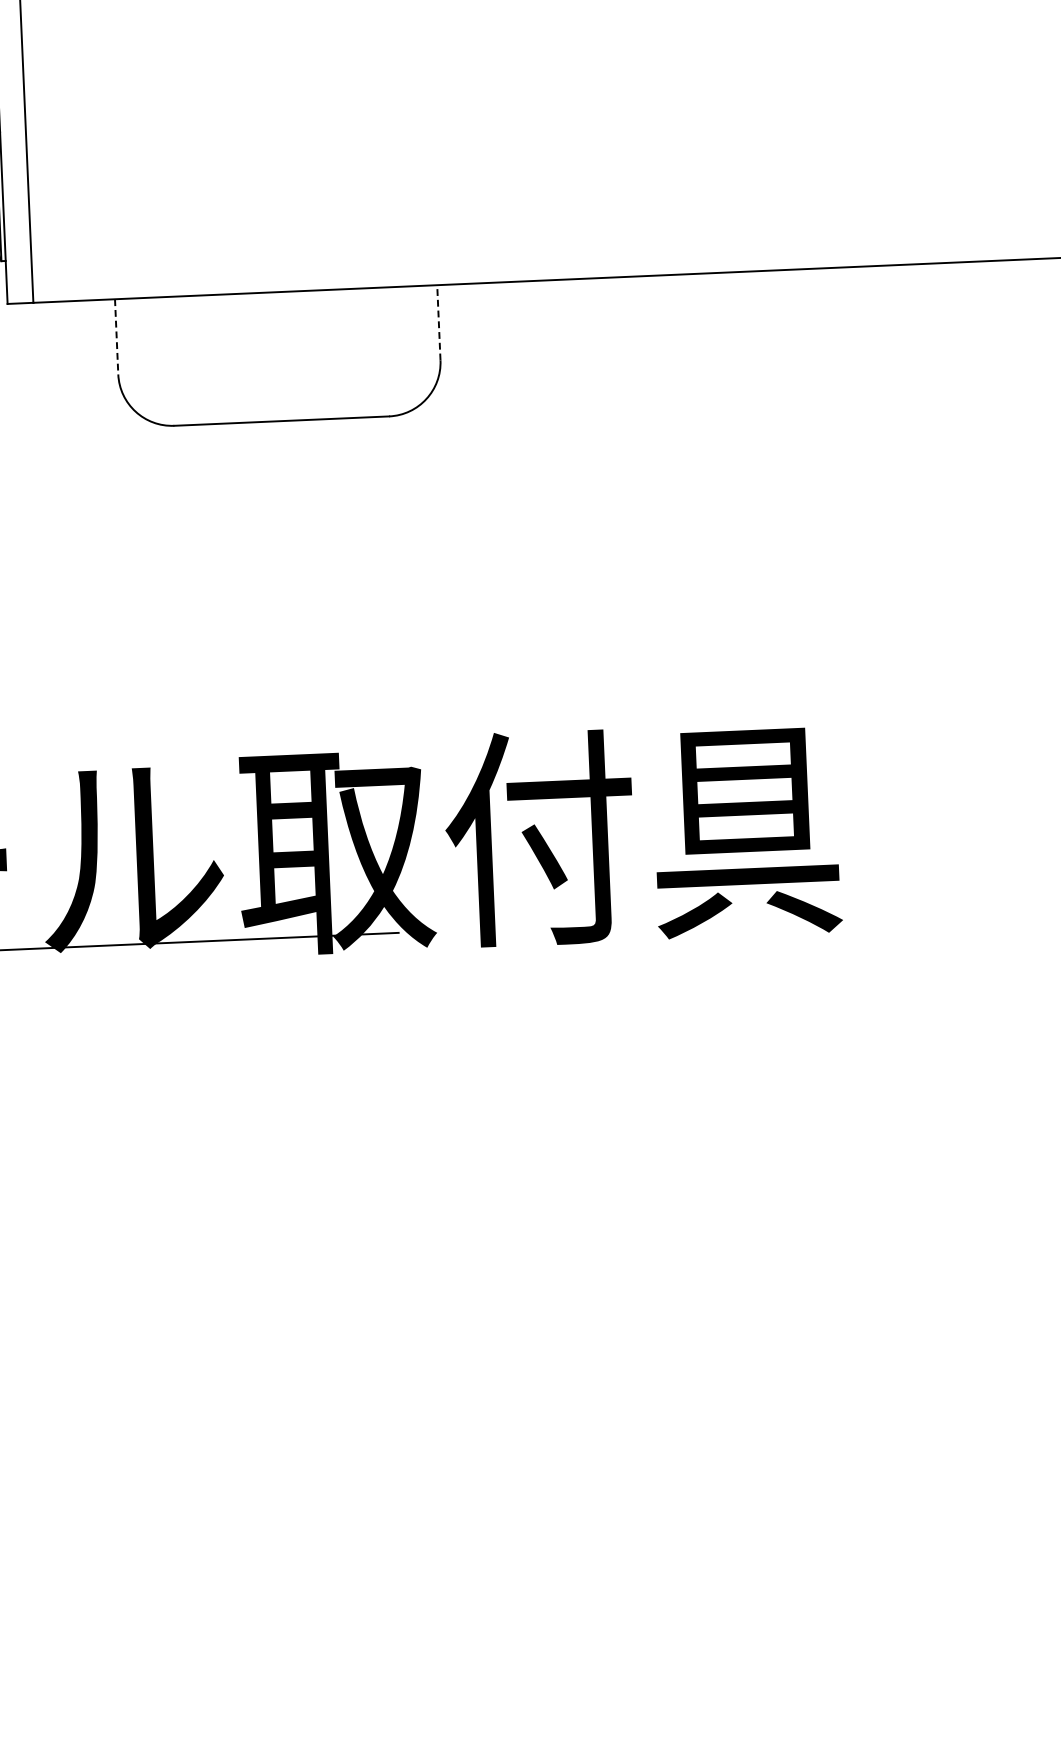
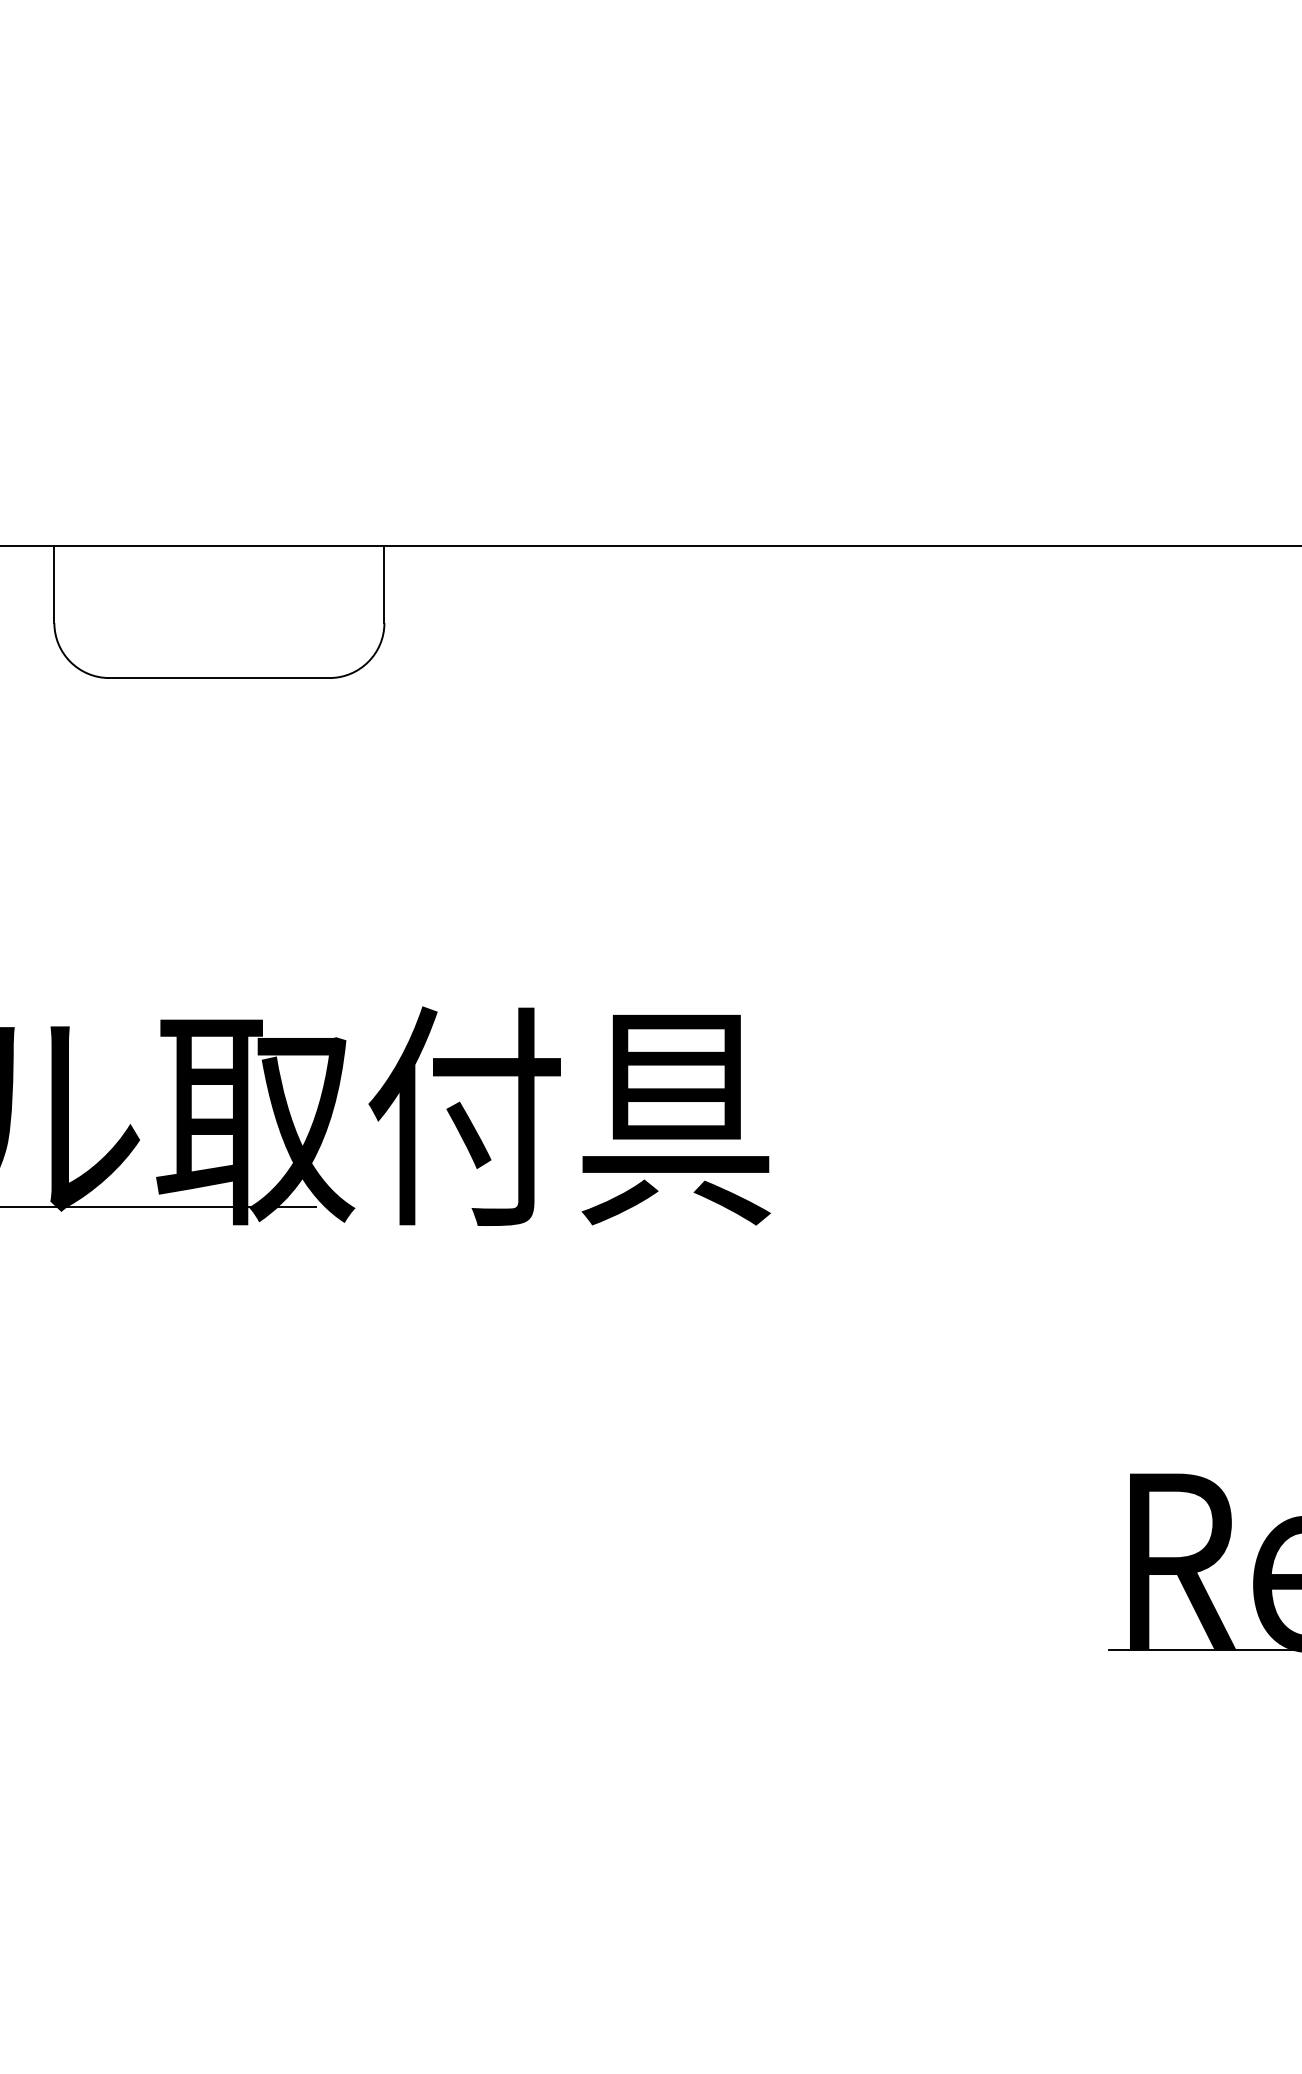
line: (438, 322) -> (384, 584), dashed -> solid
line: (116, 336) -> (54, 584), dashed -> solid

